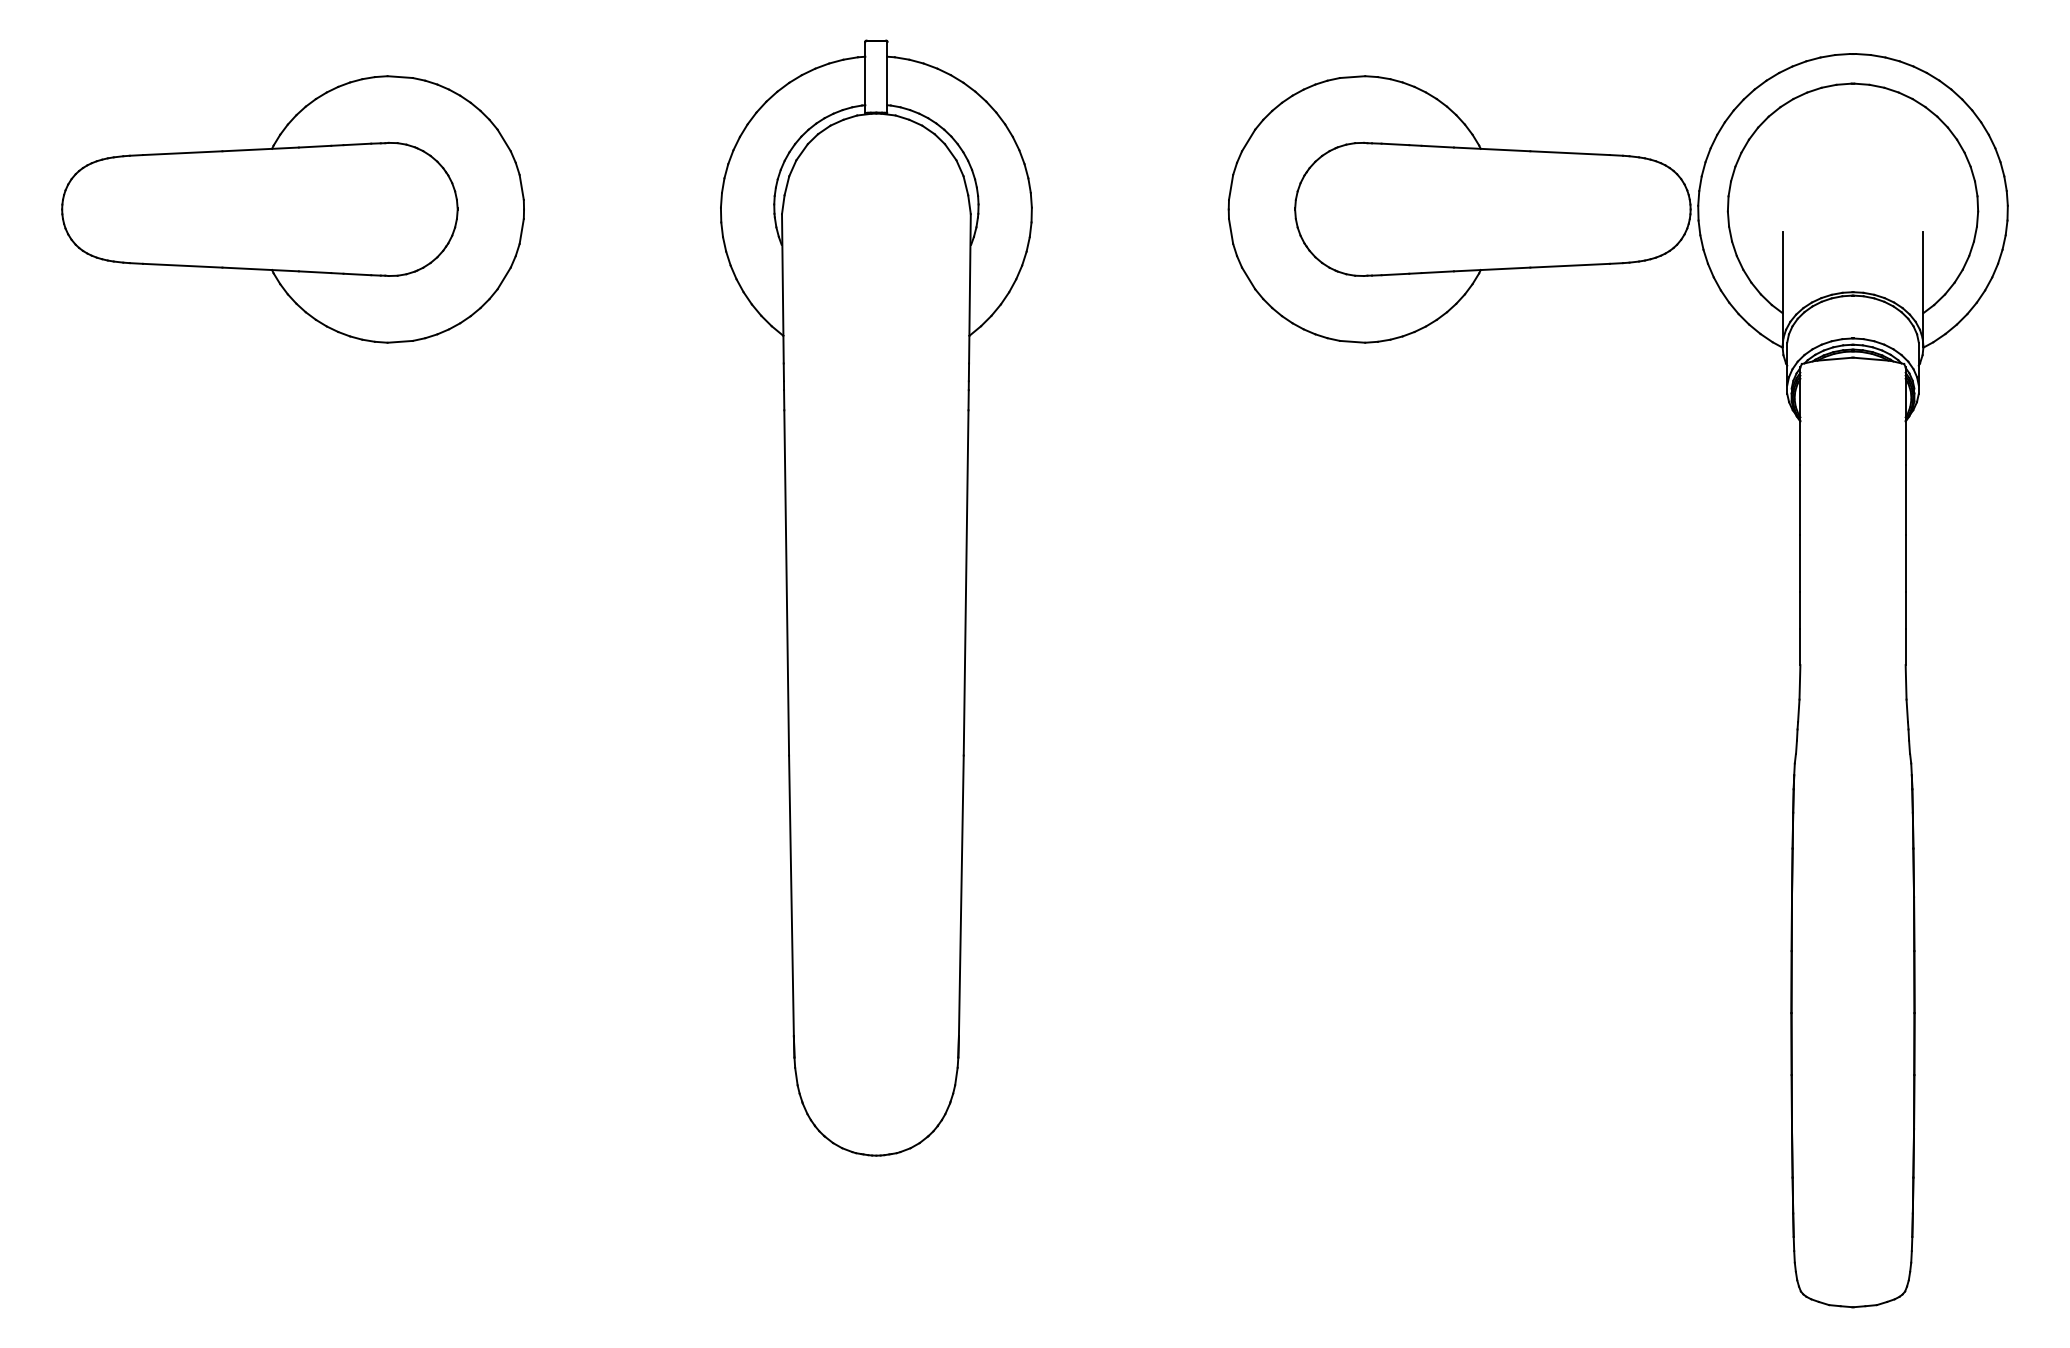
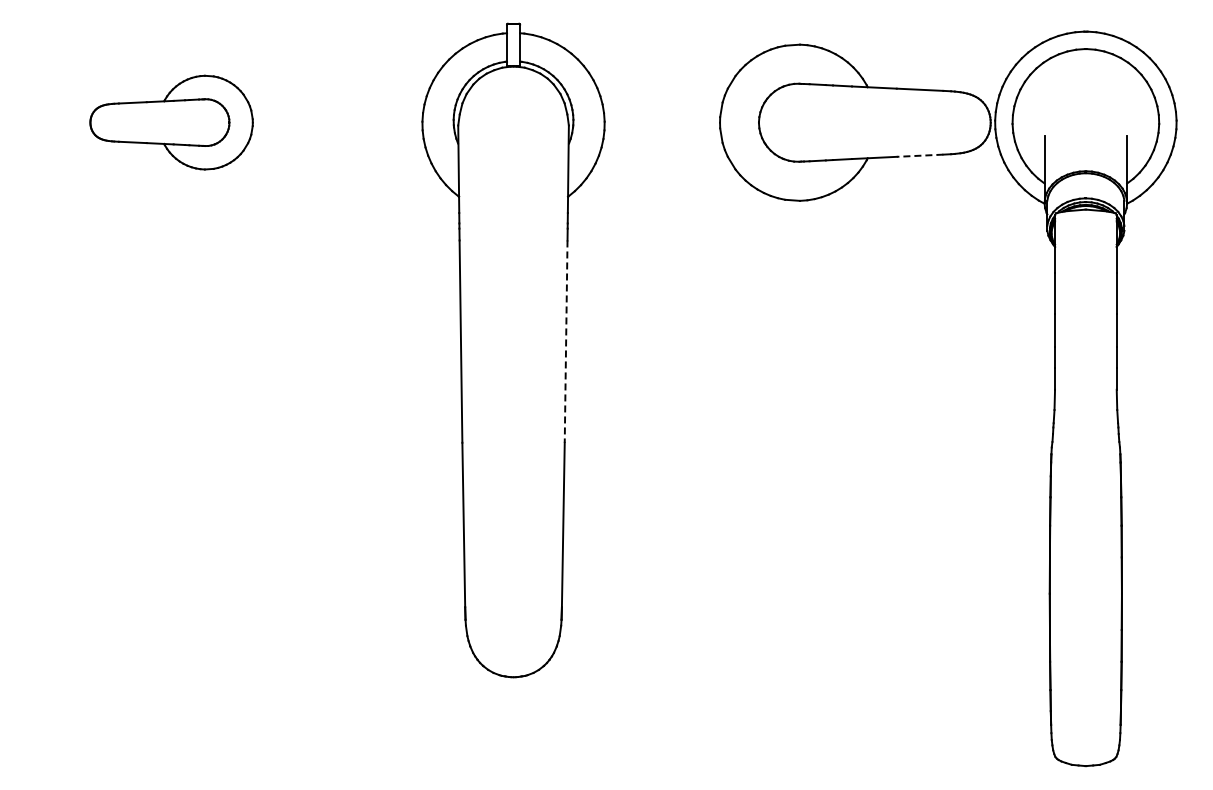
part: (292, 209) -> (171, 122), size x0.6
line: (1569, 265) -> (919, 155), solid -> dashed
line: (966, 584) -> (566, 342), solid -> dashed

